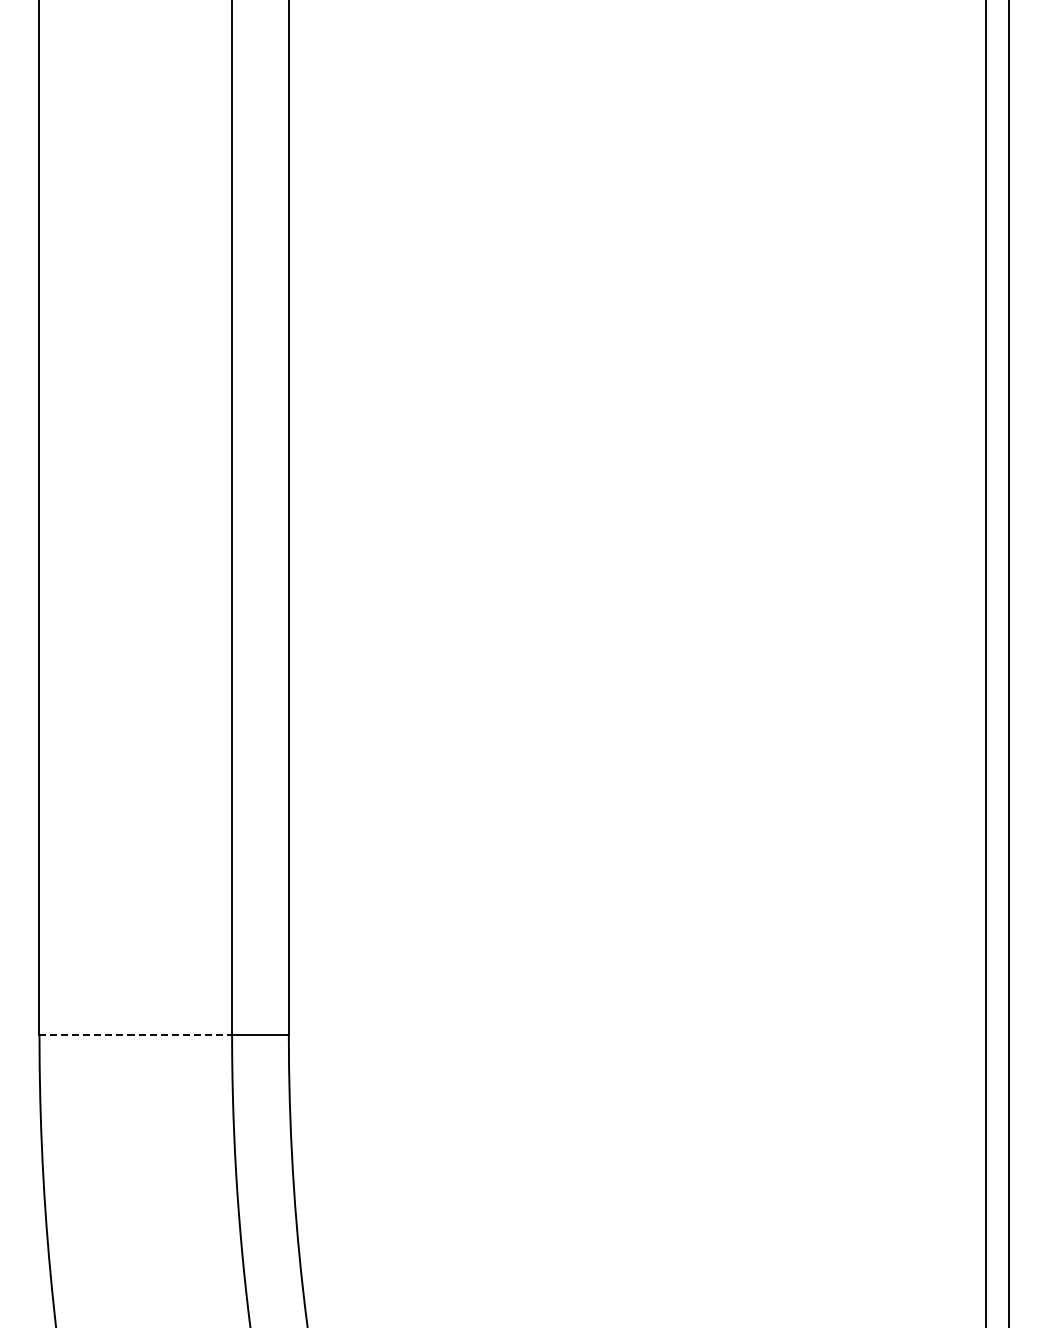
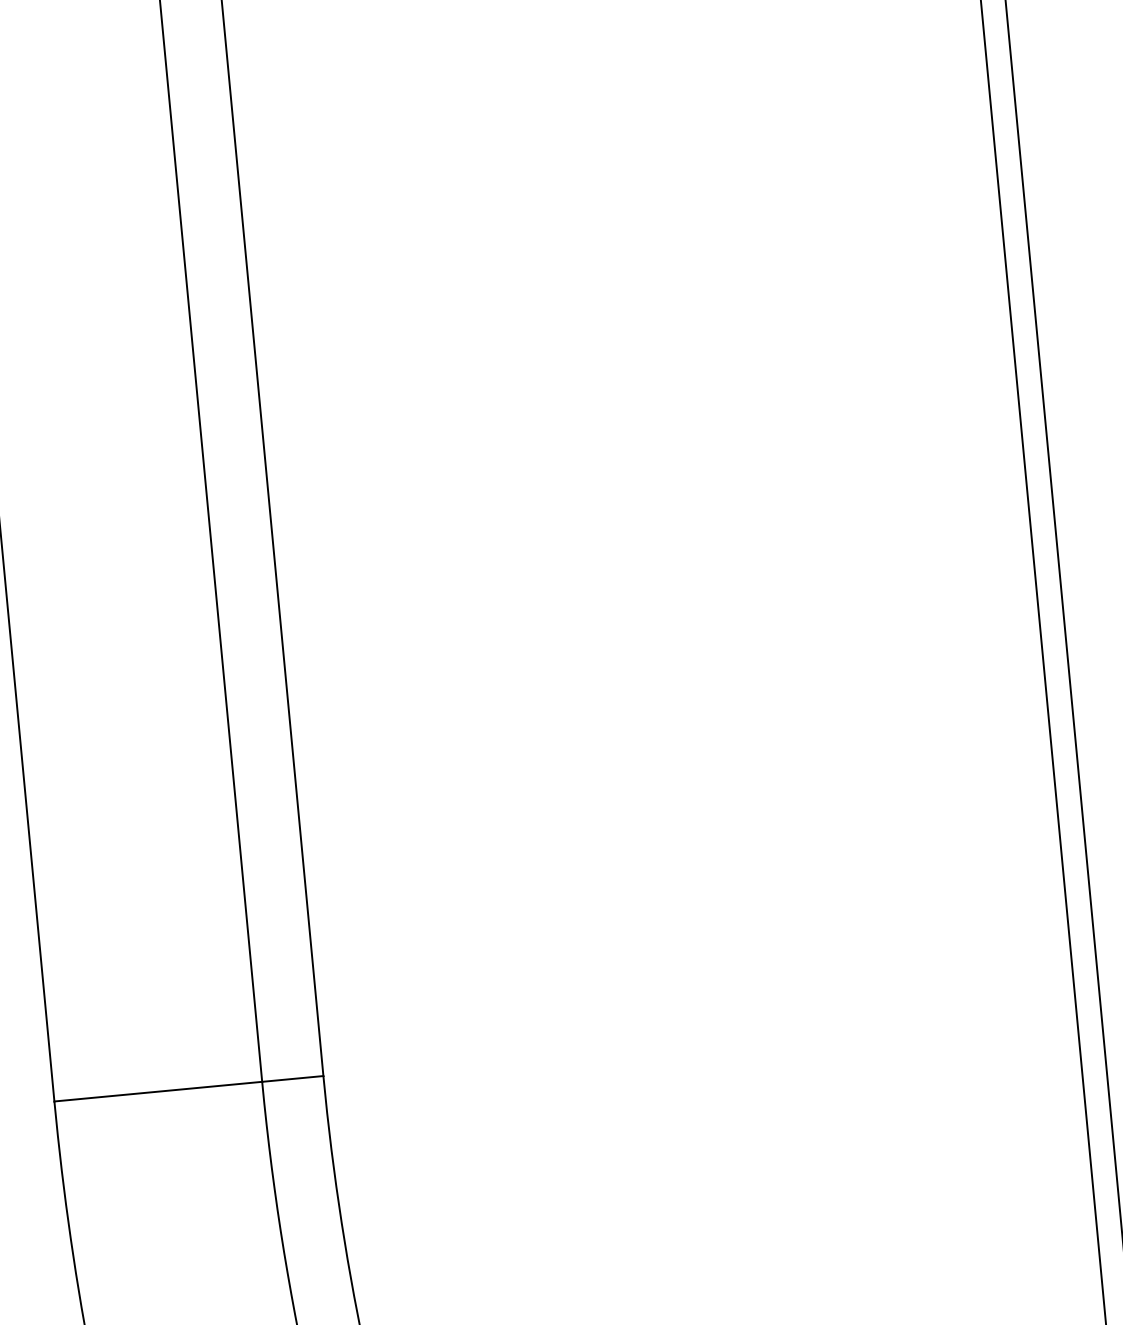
line: (136, 1034) -> (159, 1091), dashed -> solid

